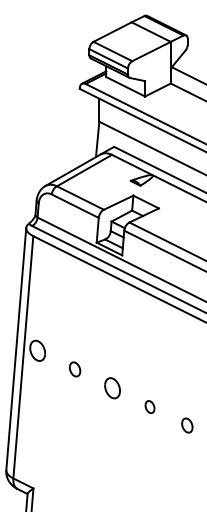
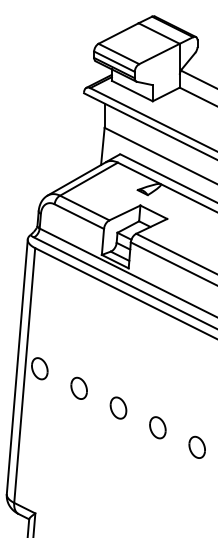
part: (74, 368) -> (78, 387), size x1.43
part: (149, 406) -> (157, 427), size x1.67
part: (186, 424) -> (196, 446), size x1.43

